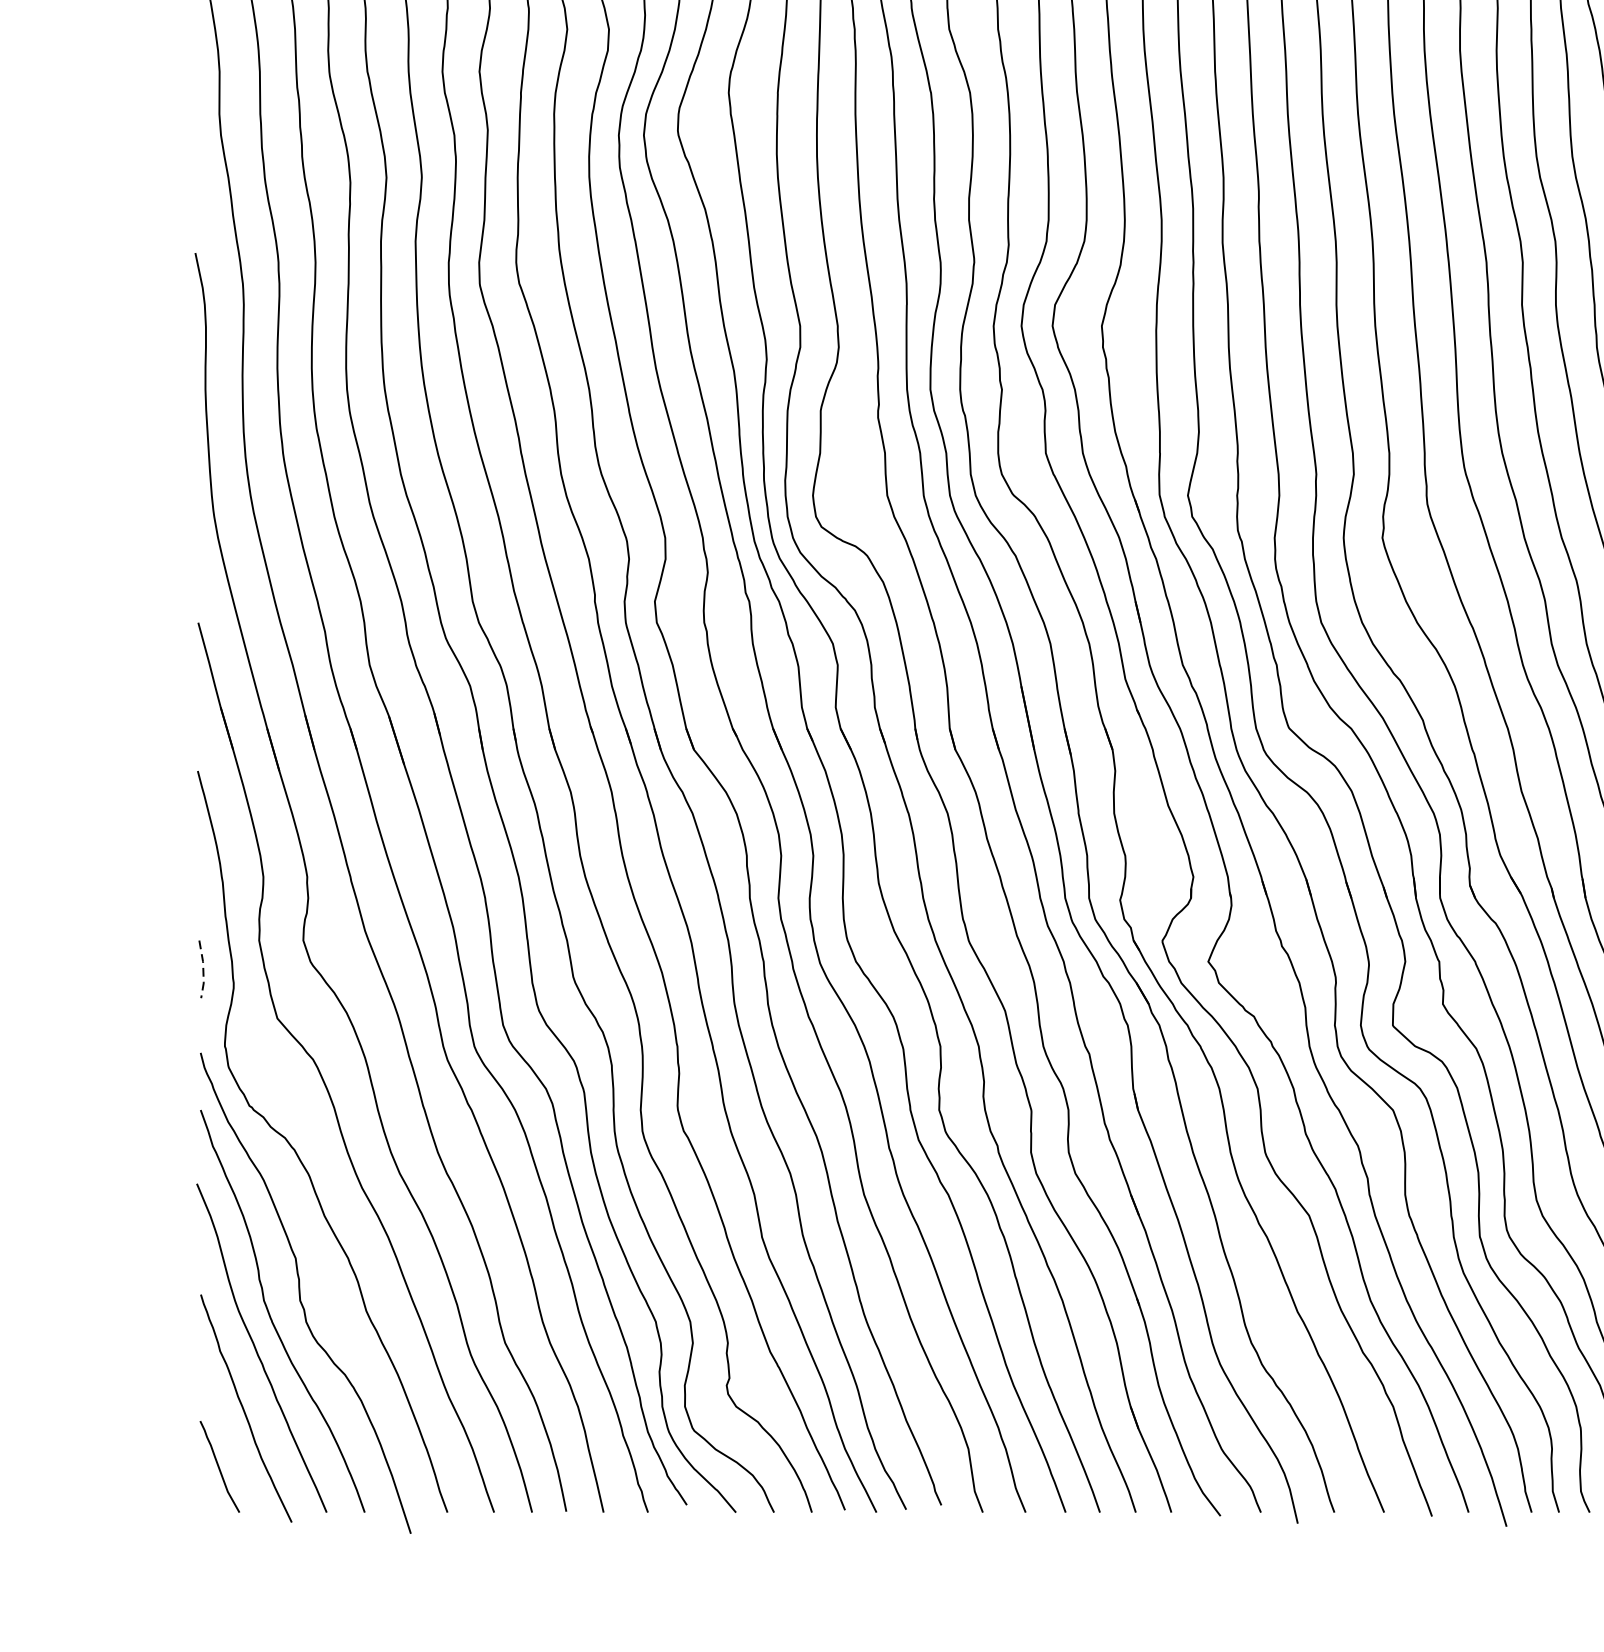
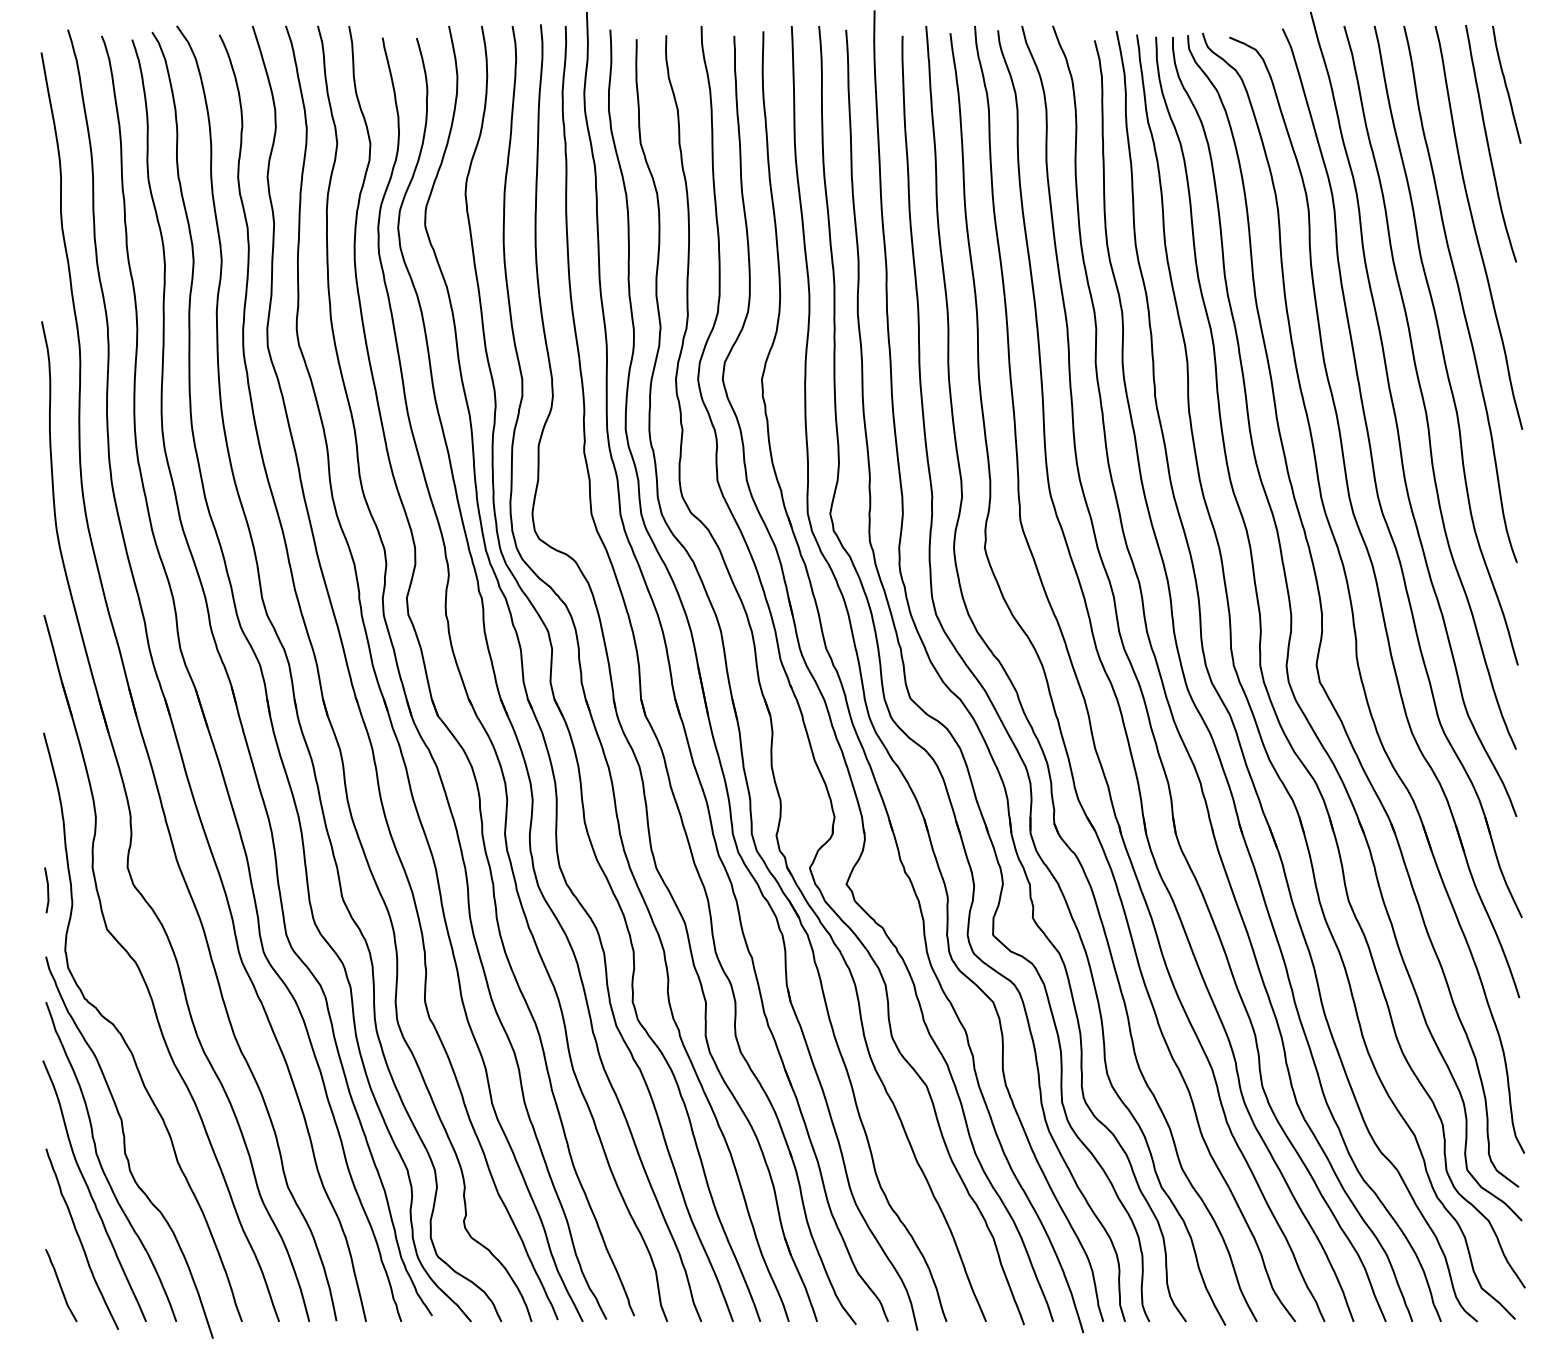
line: (203, 969) -> (48, 890), dashed -> solid

